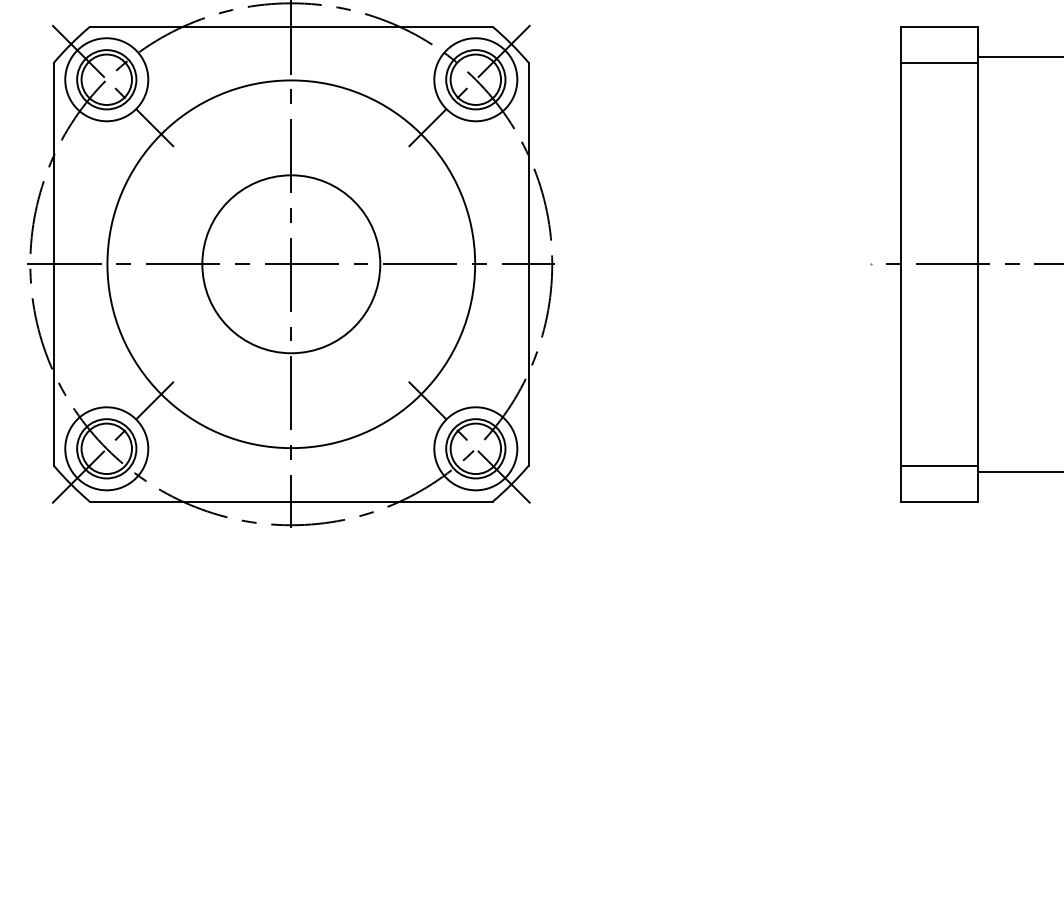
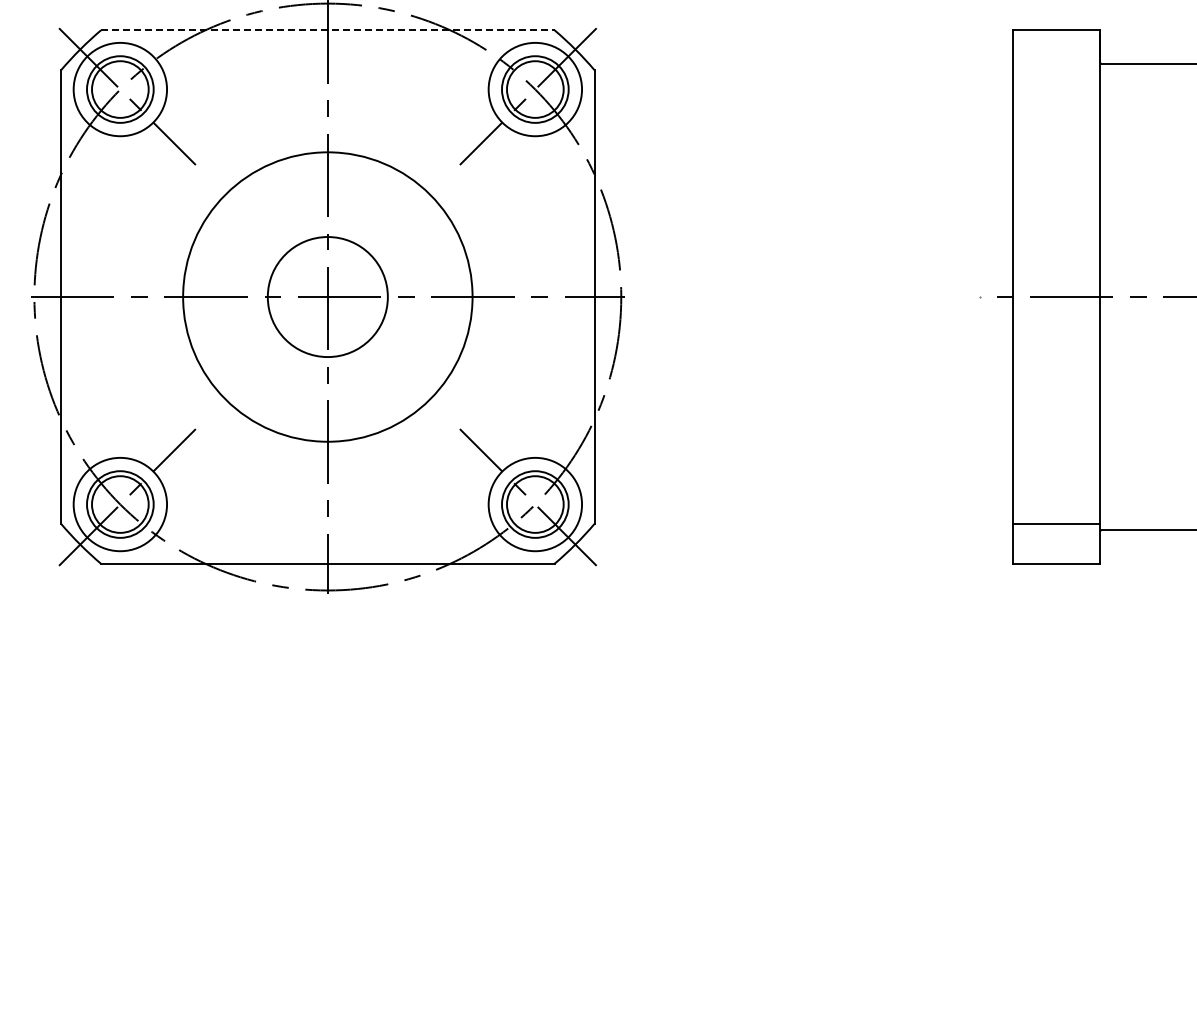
line: (290, 27) -> (327, 30), solid -> dashed
line: (939, 62) -> (1056, 70), removed
circle: (290, 263) -> (327, 296), size x0.7
circle: (290, 264) -> (327, 297), size x0.6

